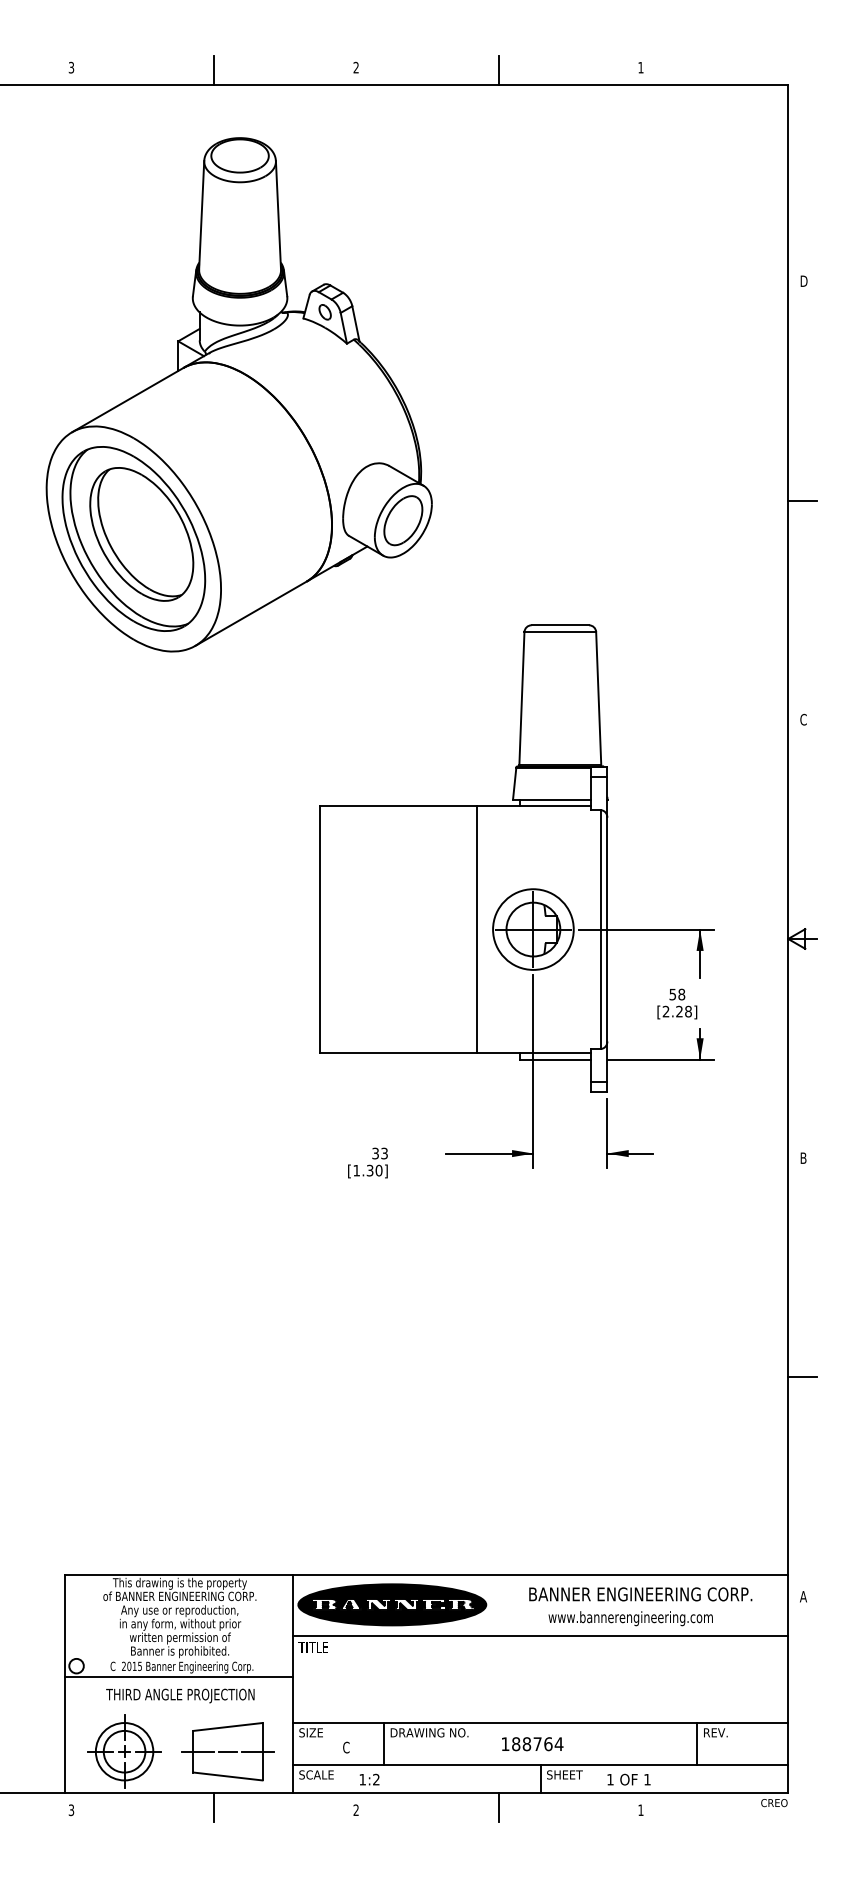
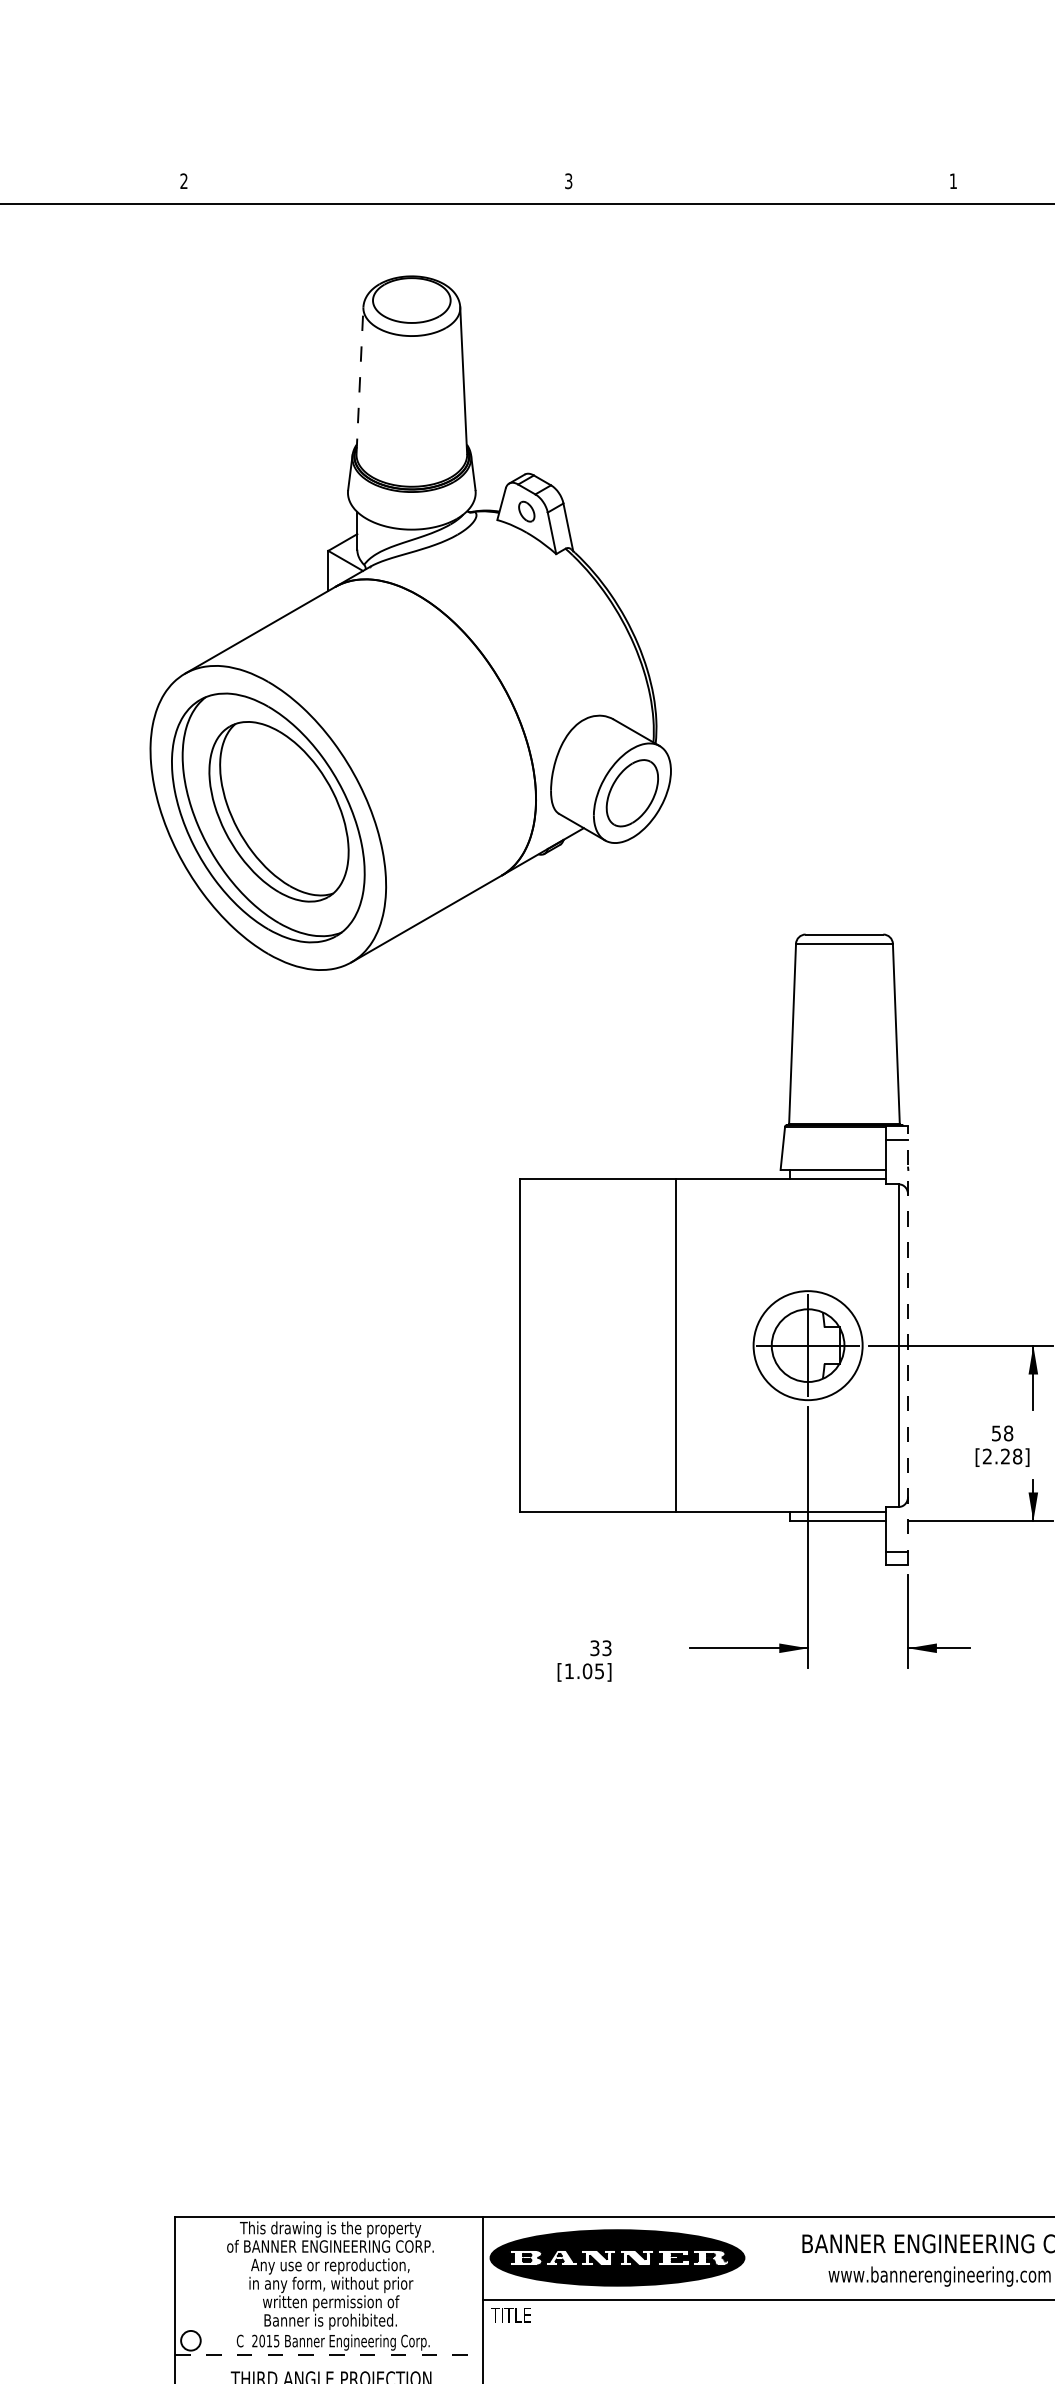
text: (355, 67) -> (567, 180), 2 -> 3
text: (71, 68) -> (184, 182), 3 -> 2
line: (213, 70) -> (375, 185), removed
line: (498, 70) -> (760, 185), removed
line: (201, 214) -> (359, 379), solid -> dashed
line: (477, 929) -> (675, 1345), moved
line: (607, 929) -> (908, 1345), solid -> dashed
text: (374, 1170) -> (593, 1671), [1.30] -> [1.05]
line: (178, 1677) -> (328, 2356), solid -> dashed

